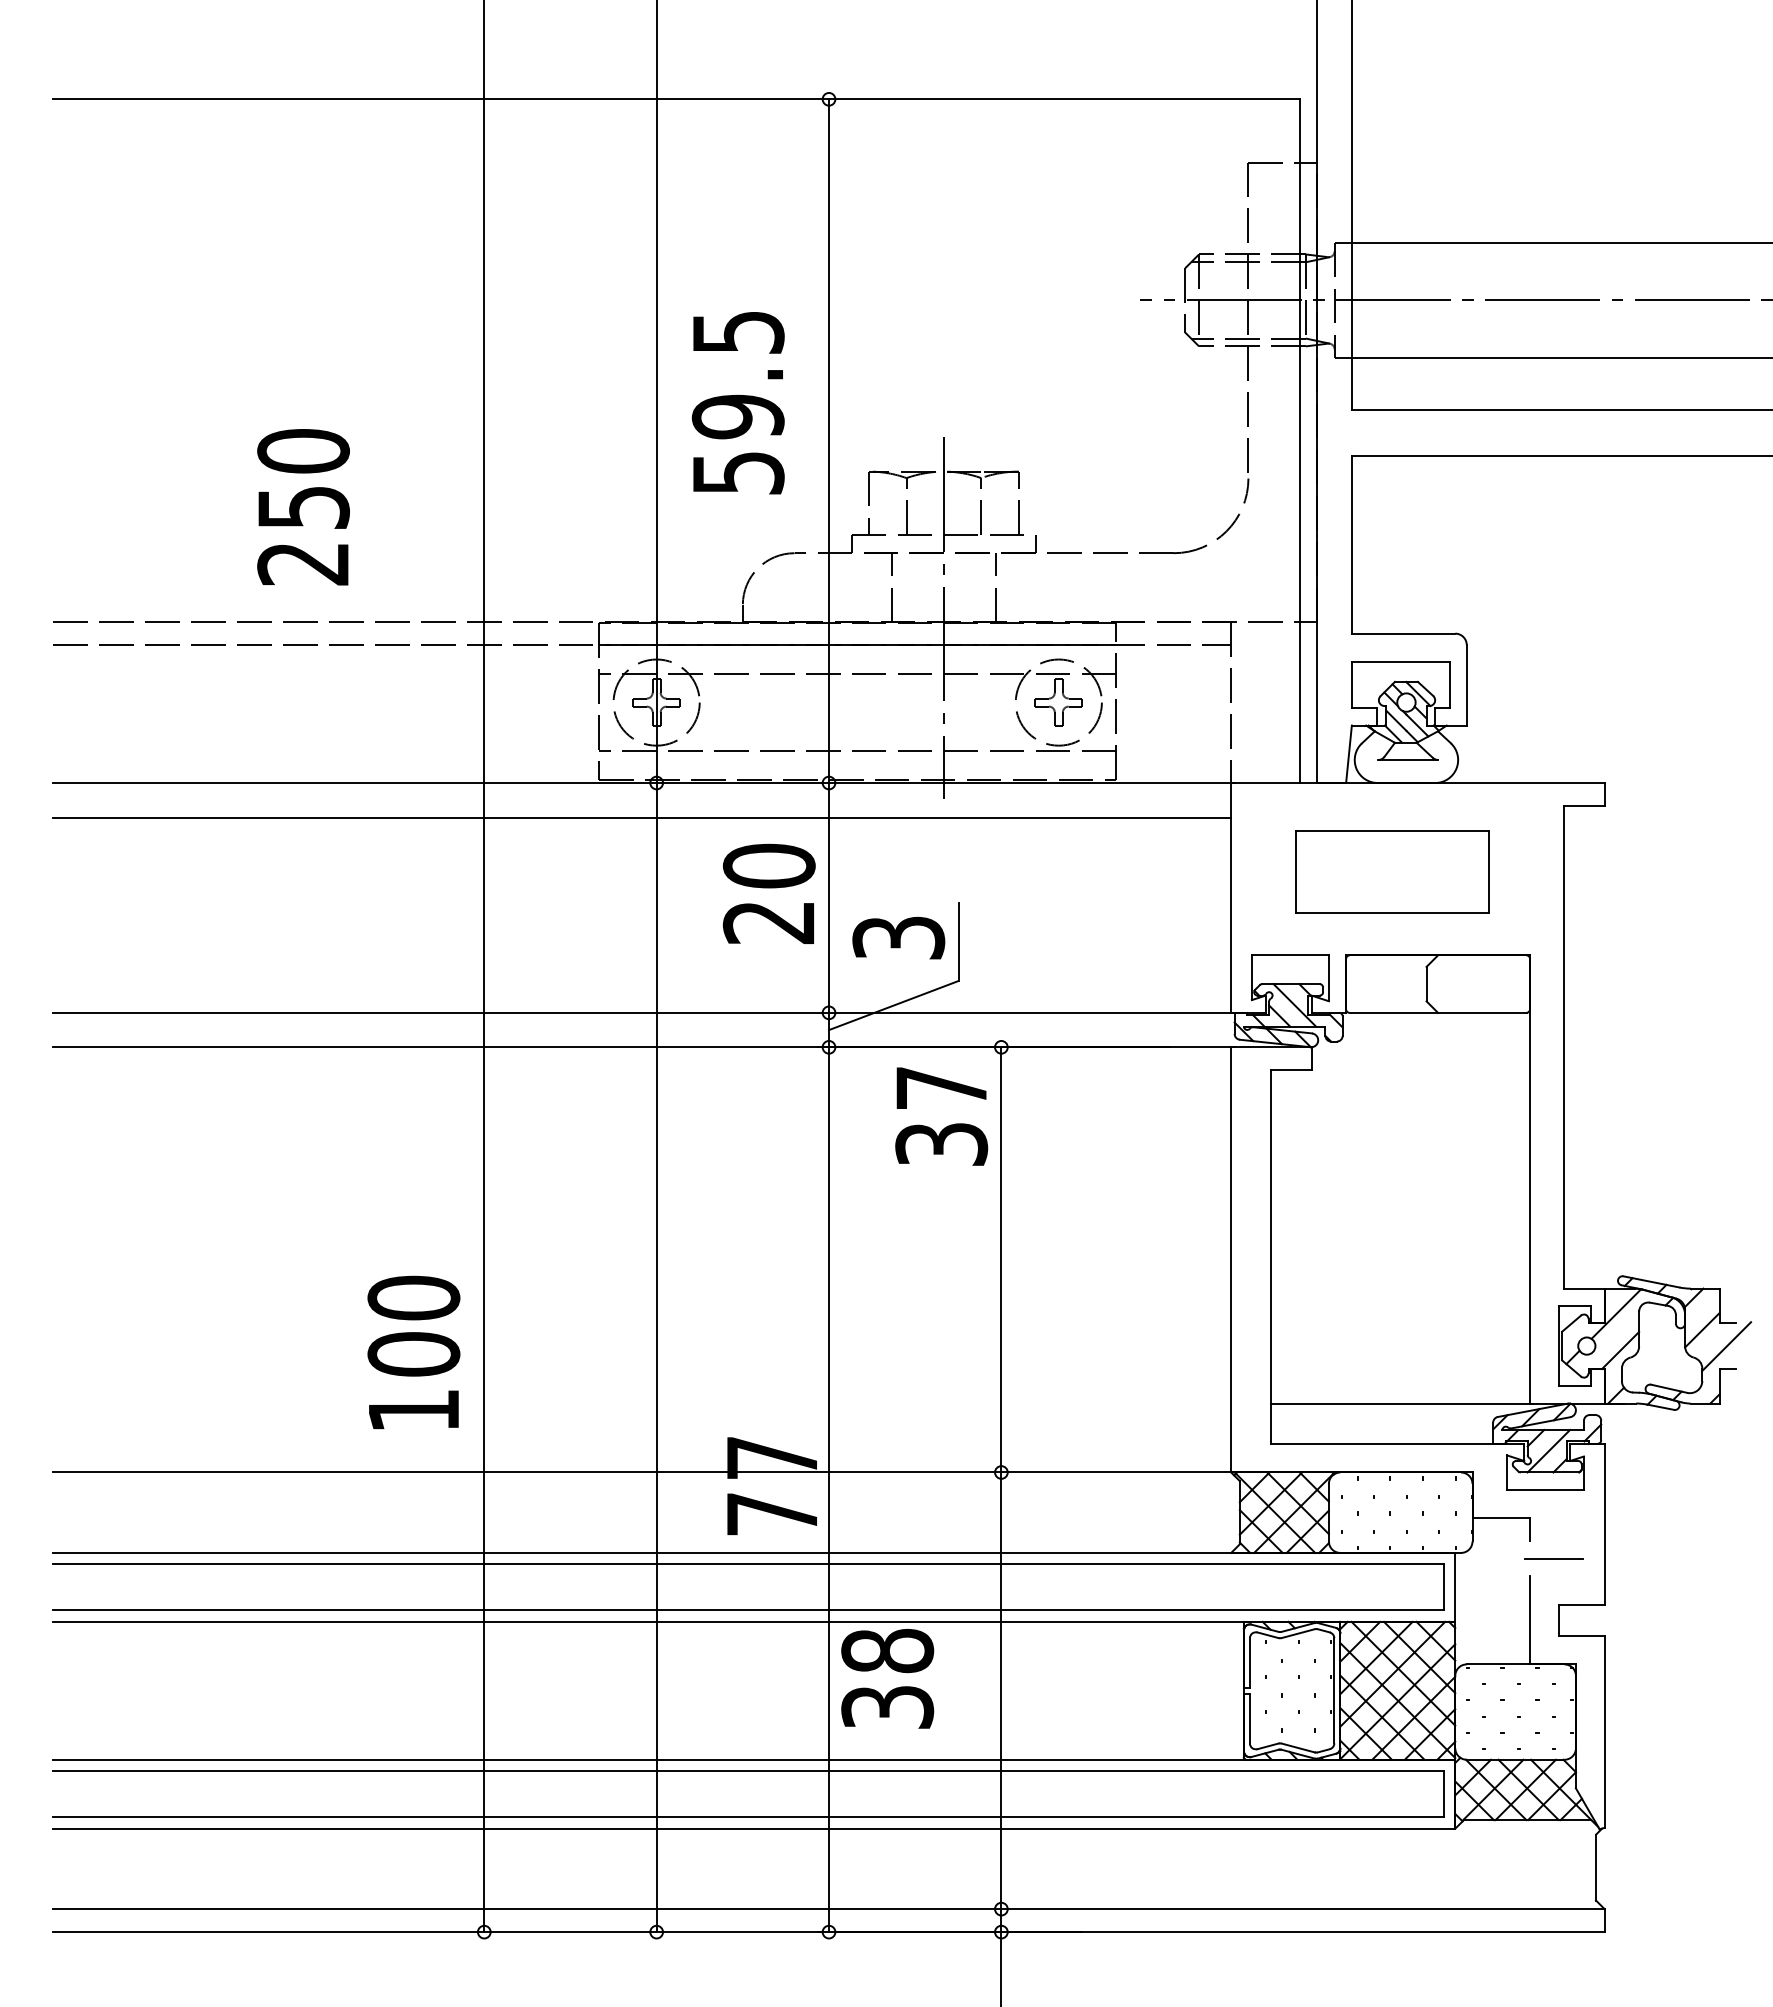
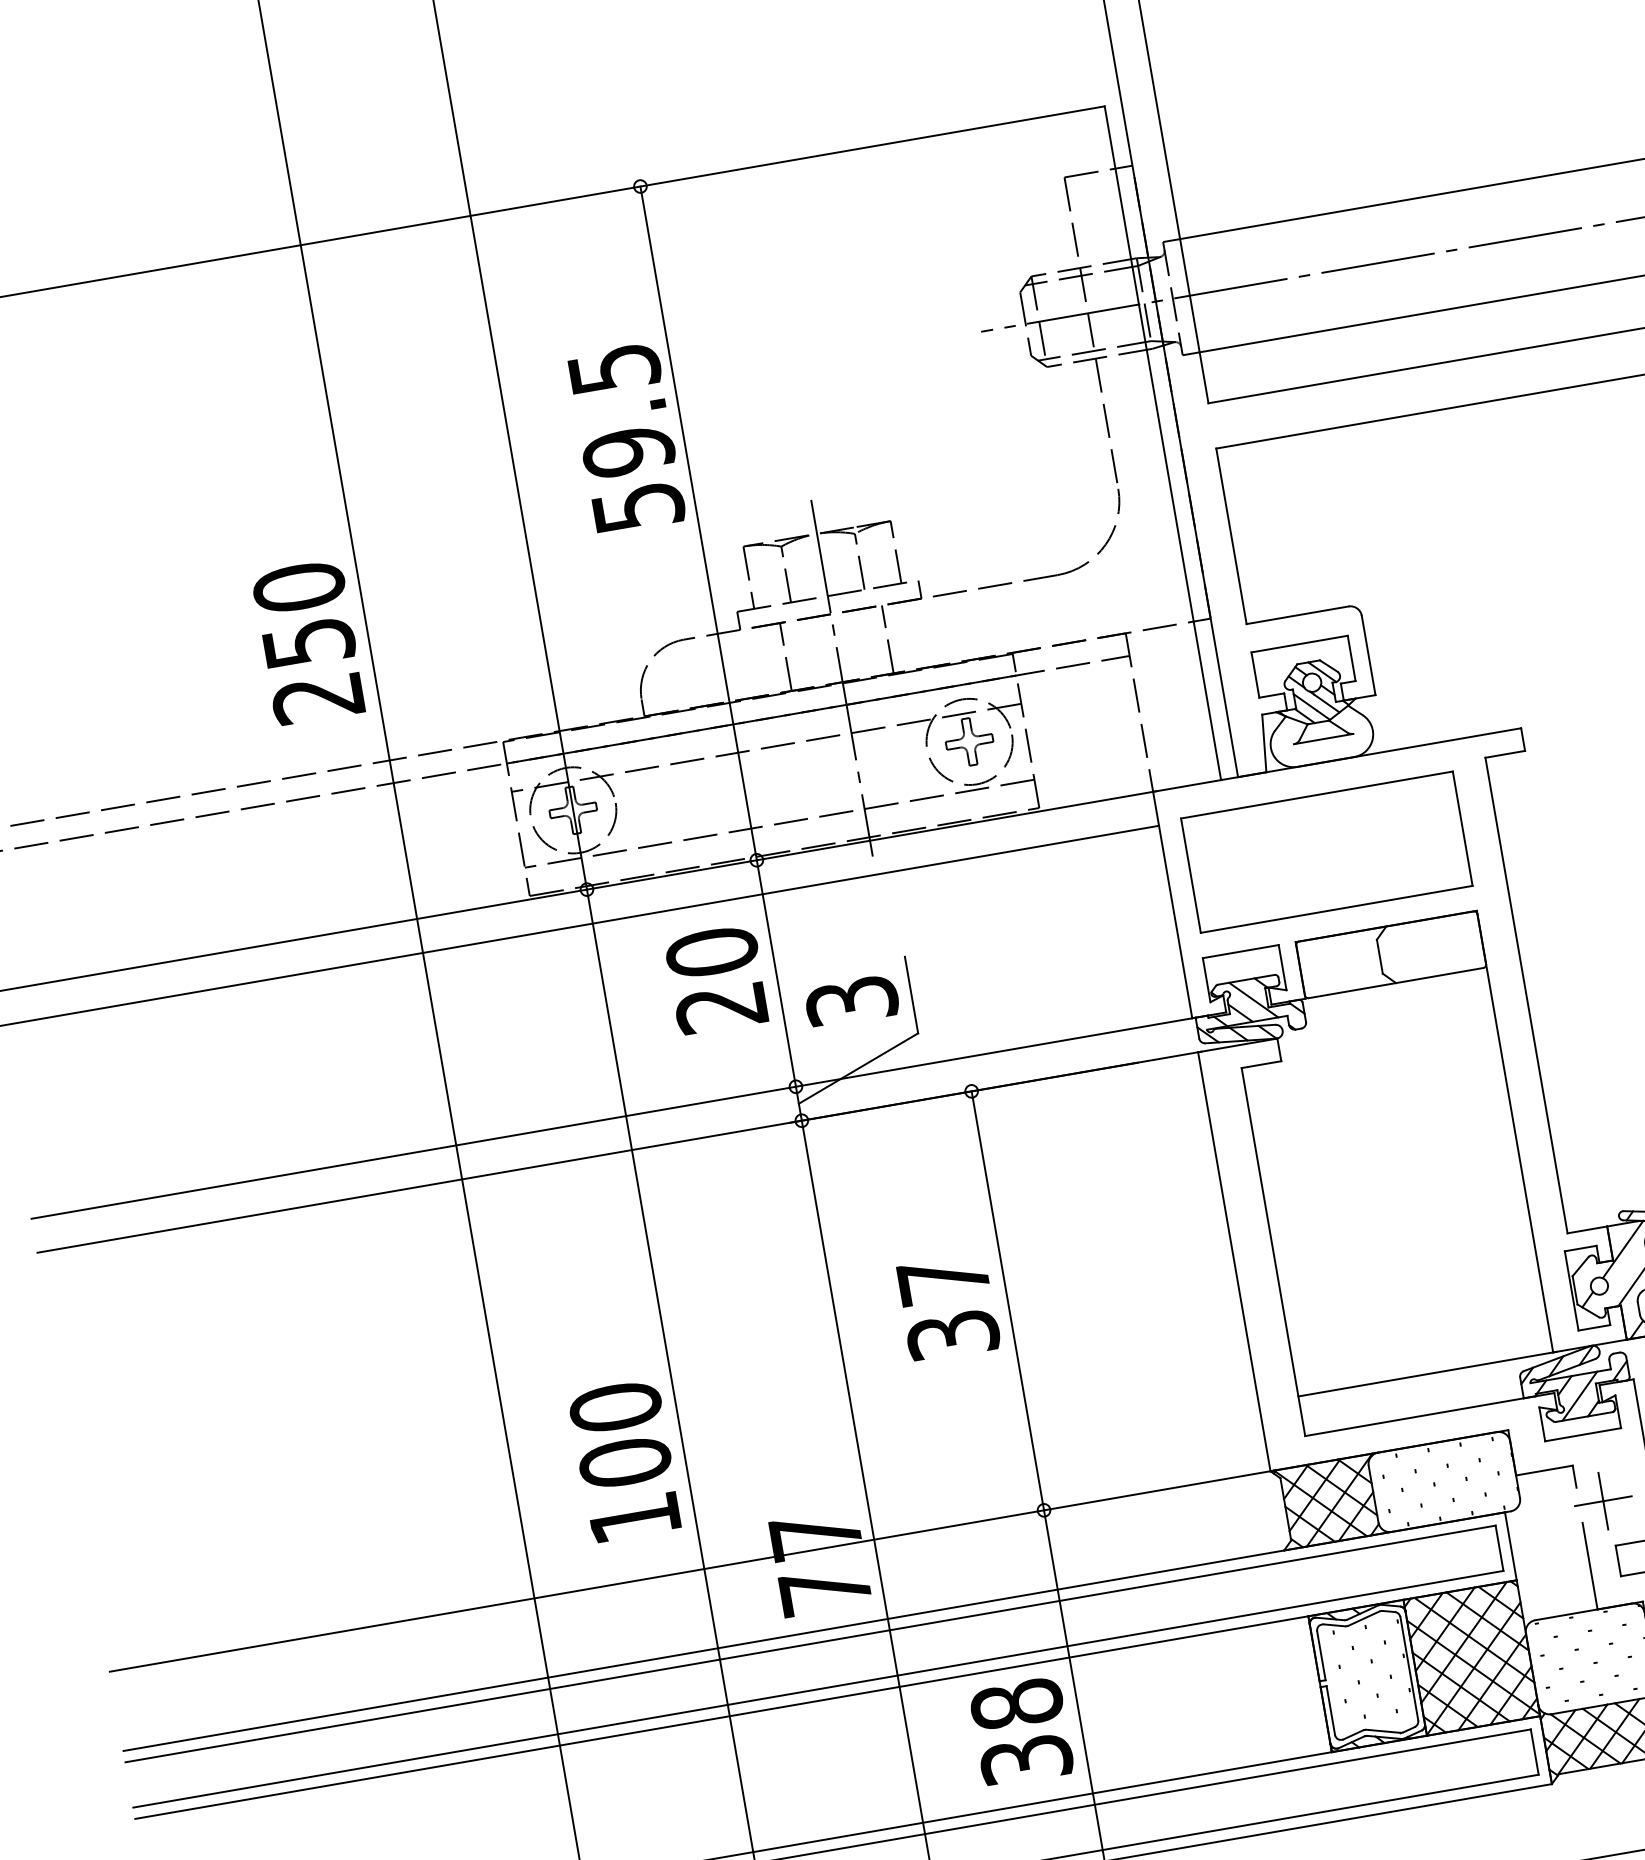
text: (737, 403) -> (625, 438), moved
text: (303, 507) -> (308, 642), moved
part: (1391, 871) -> (1326, 851), size x1.43
text: (941, 1116) -> (948, 1307), moved
text: (413, 1352) -> (624, 1461), moved
line: (1554, 1558) -> (1603, 1500), added
text: (887, 1678) -> (1021, 1731), moved

